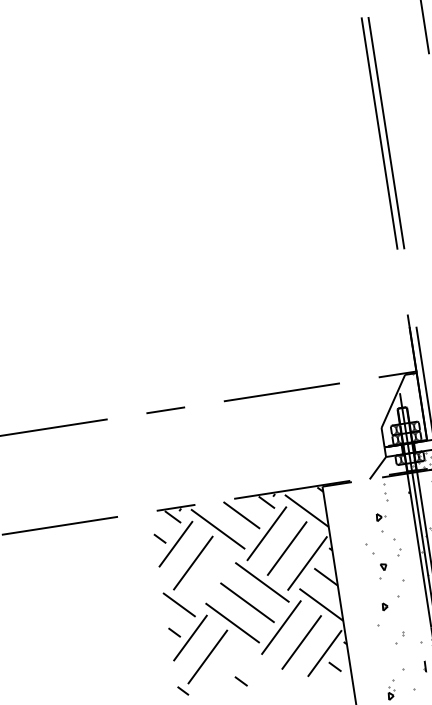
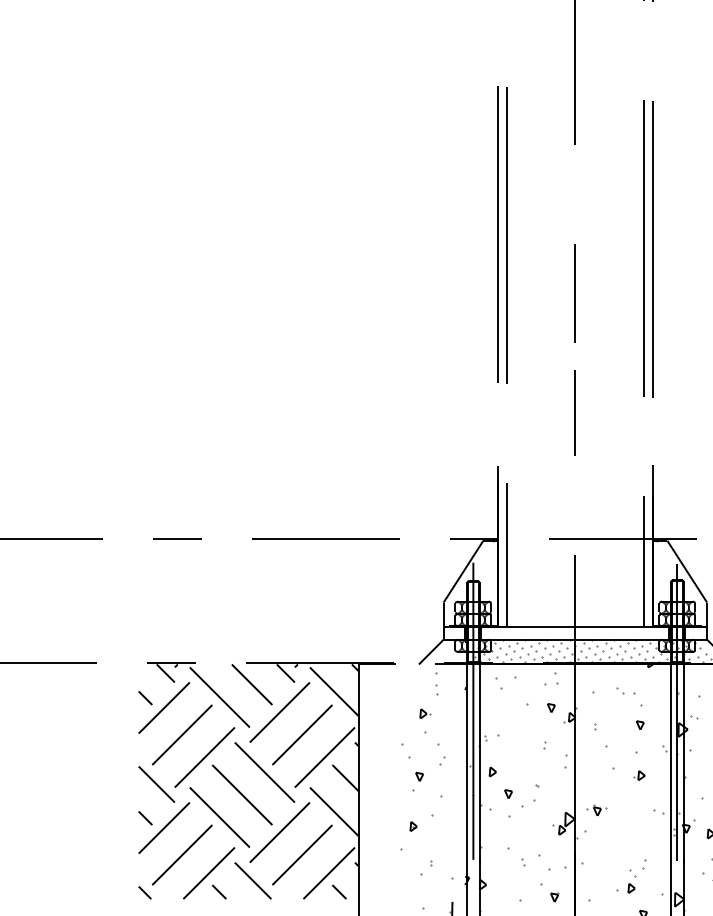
line: (213, 578) -> (204, 757), added
line: (230, 668) -> (208, 873), added
line: (265, 668) -> (252, 880), added

